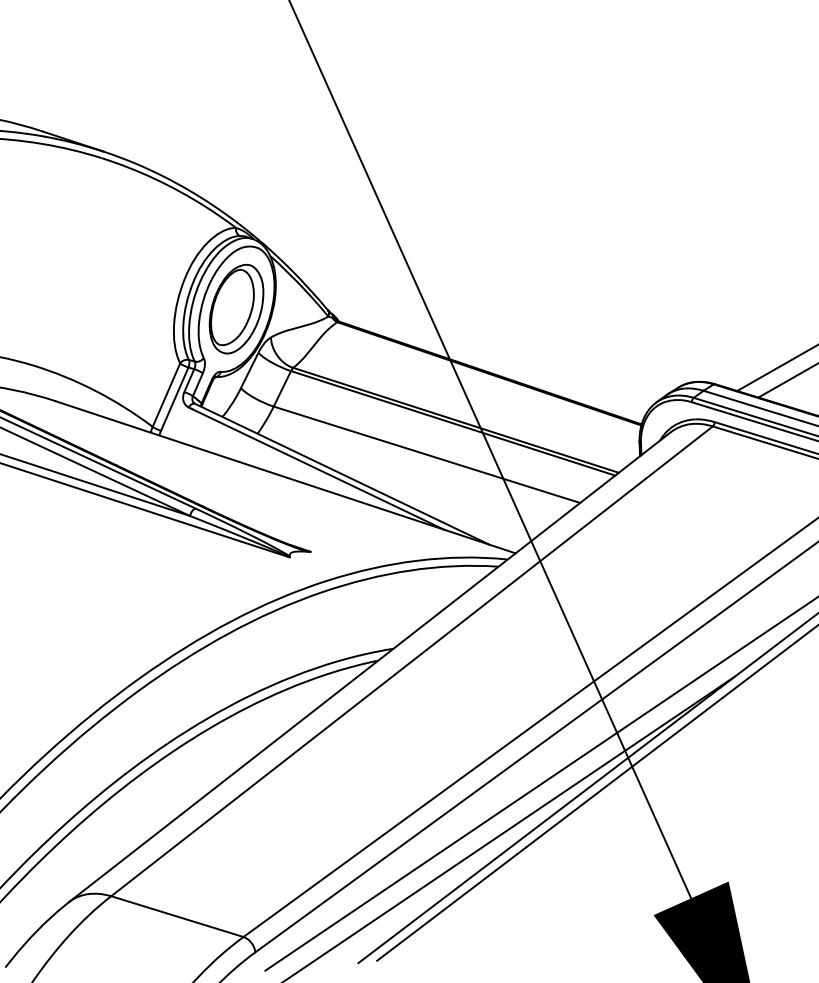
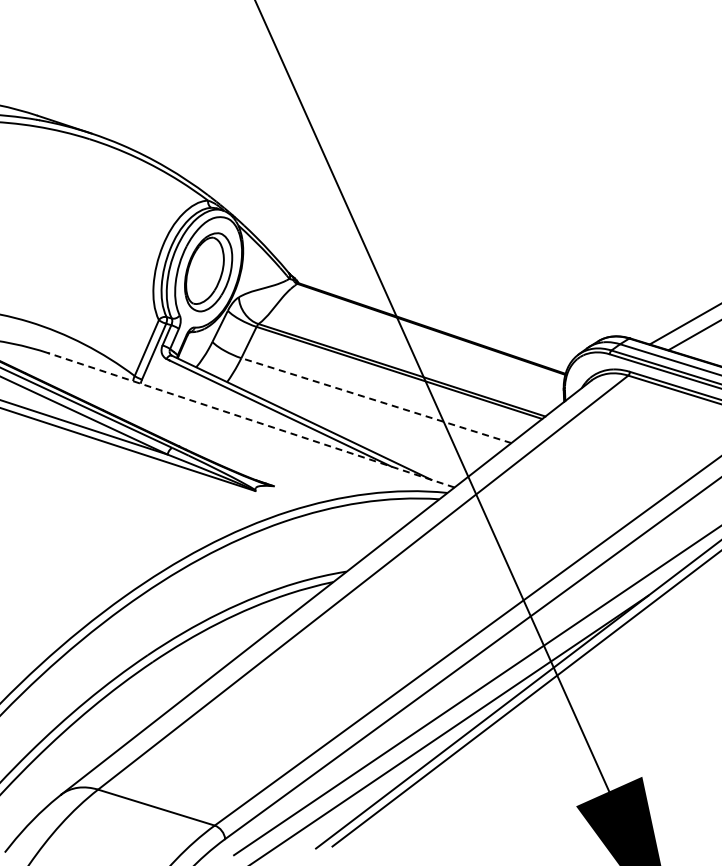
line: (427, 454) -> (376, 400), solid -> dashed
line: (285, 477) -> (251, 420), solid -> dashed

